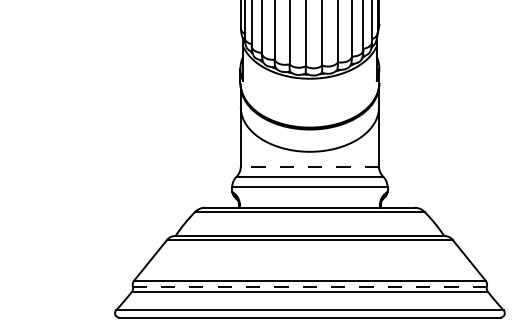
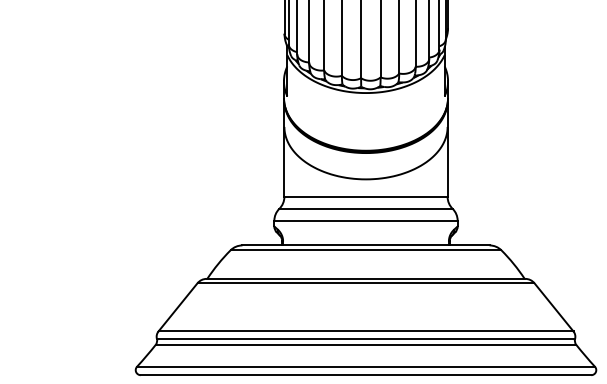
line: (309, 166) -> (365, 196), dashed -> solid
line: (309, 286) -> (365, 338), dashed -> solid

